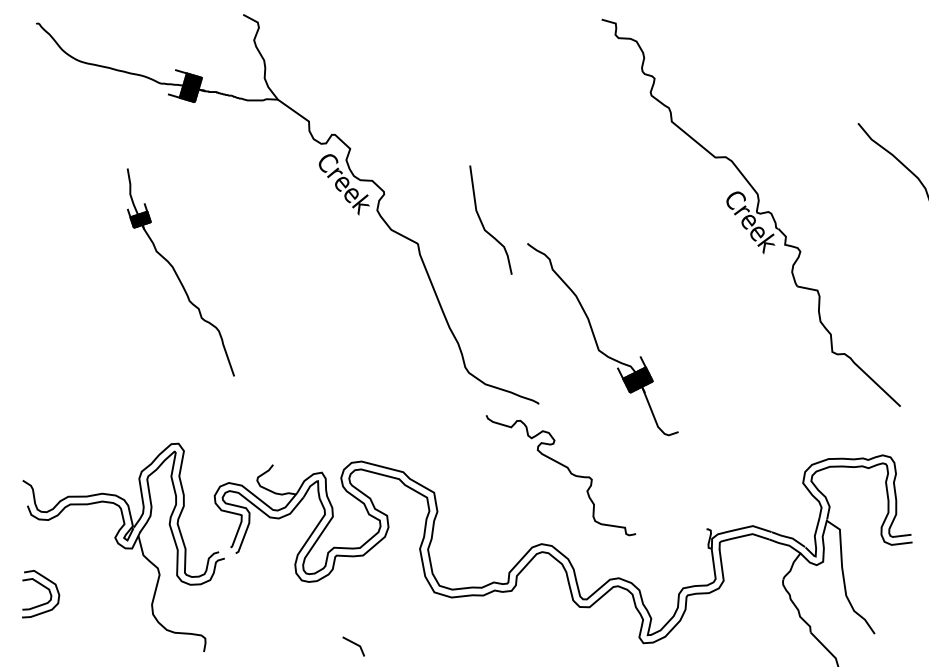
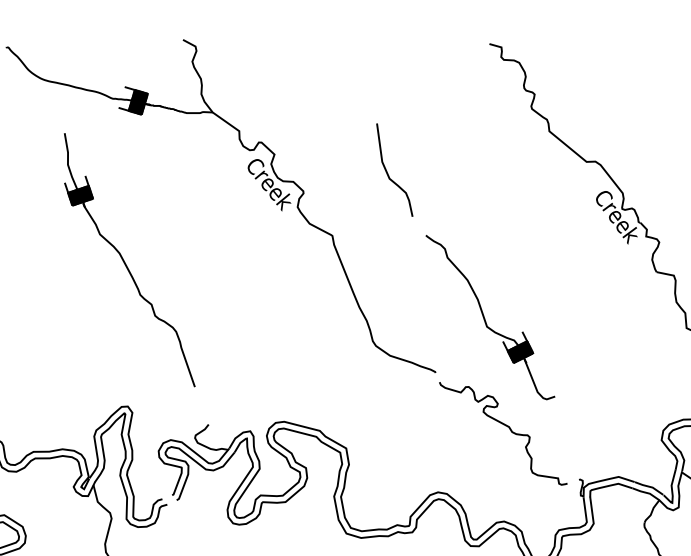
curve: (482, 221) -> (387, 171), moved
part: (180, 272) -> (129, 260), size x1.43
curve: (564, 467) -> (506, 426), moved

